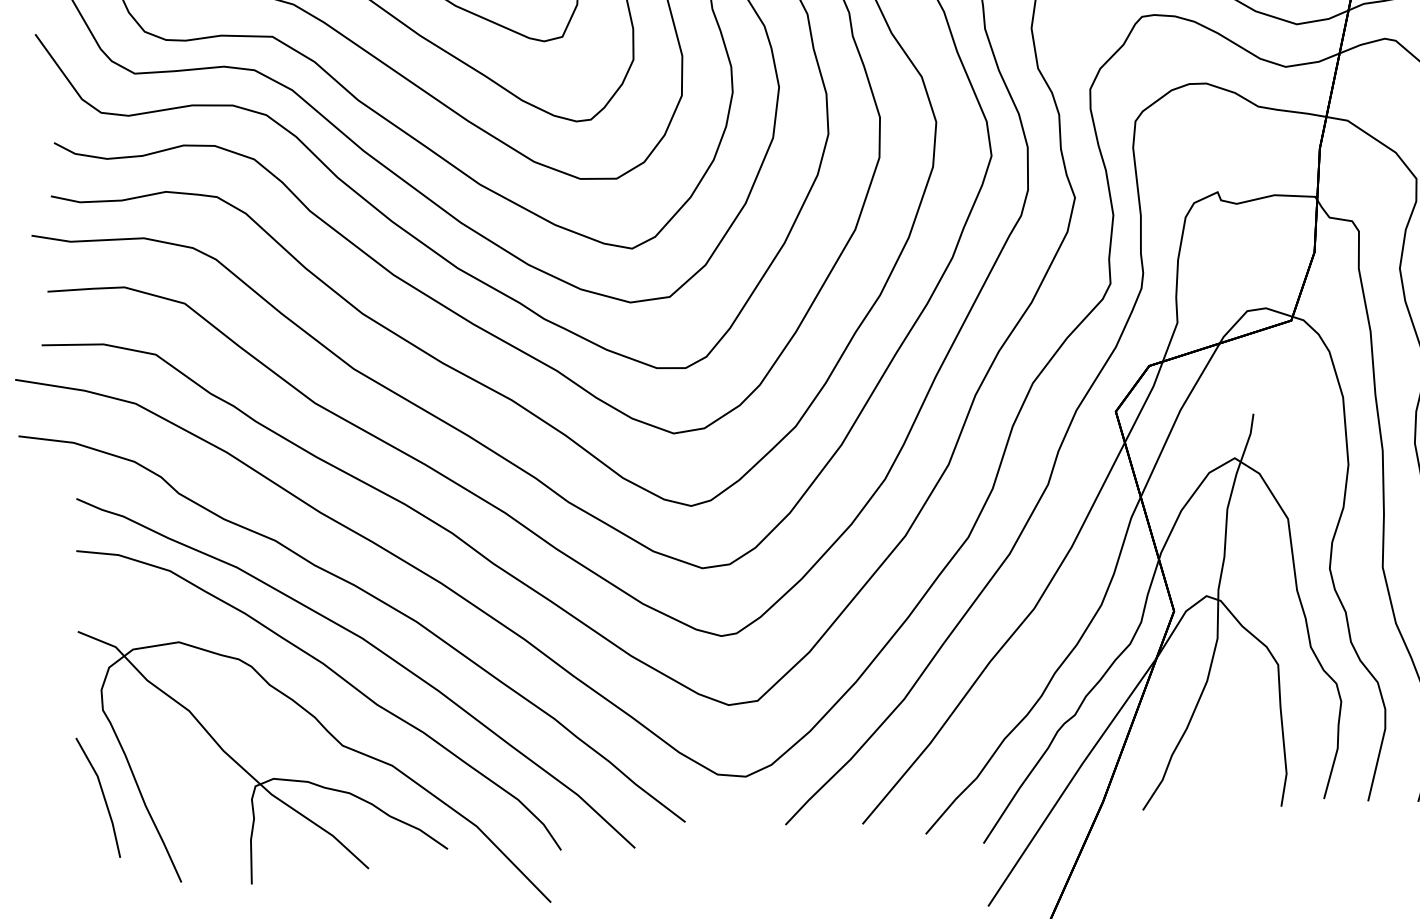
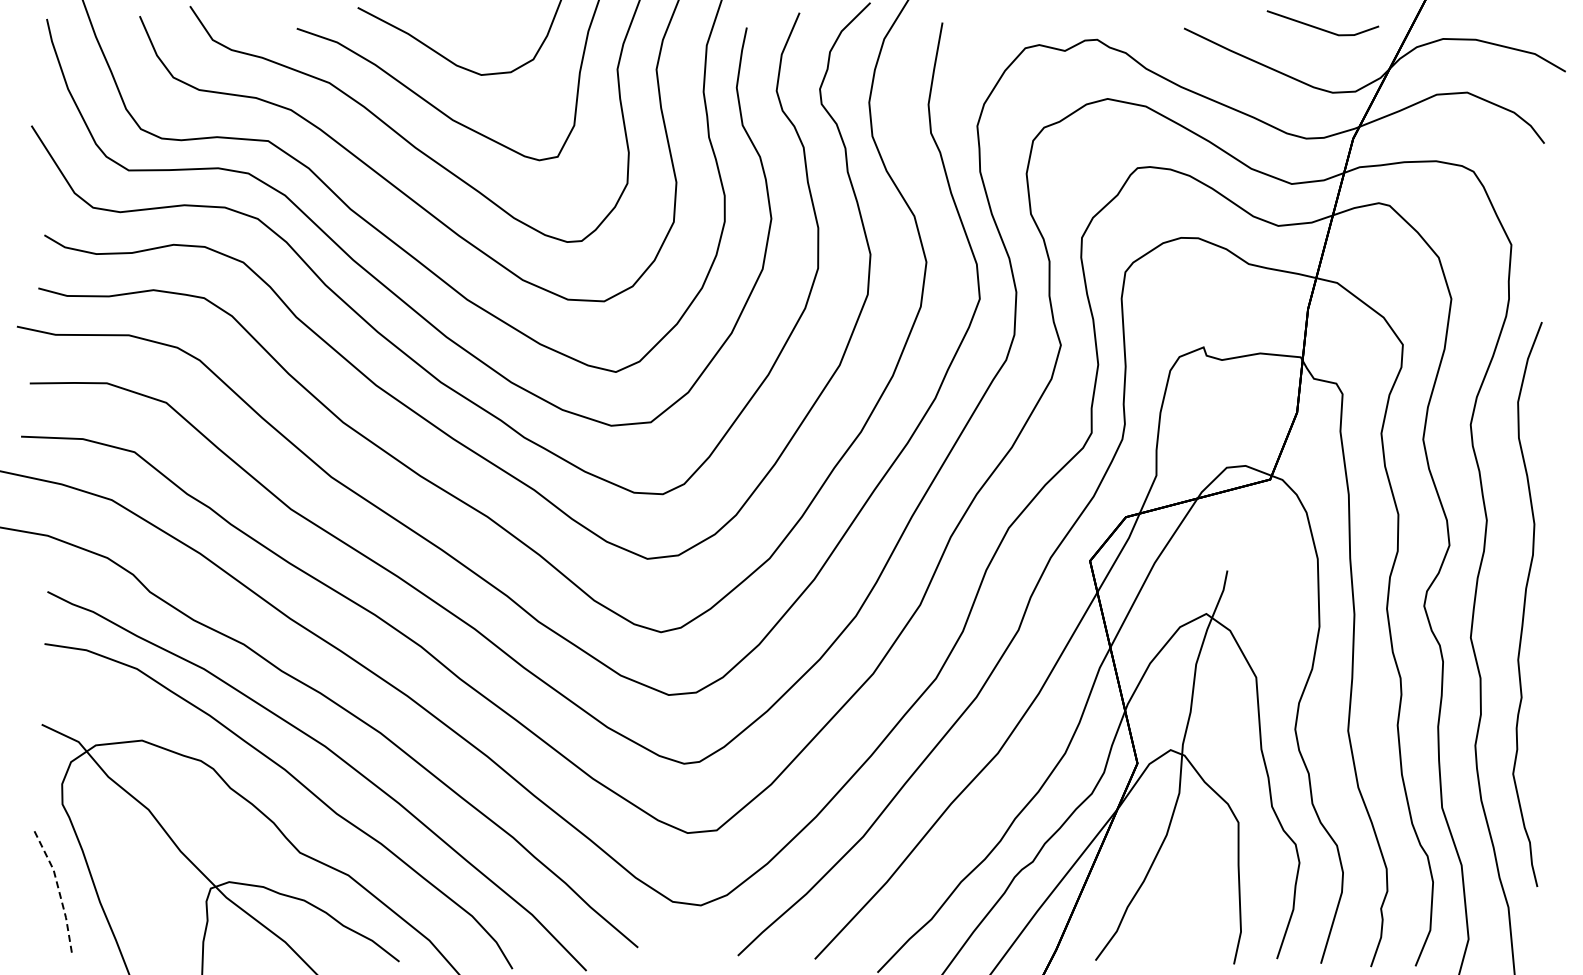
line: (103, 796) -> (58, 890), solid -> dashed

